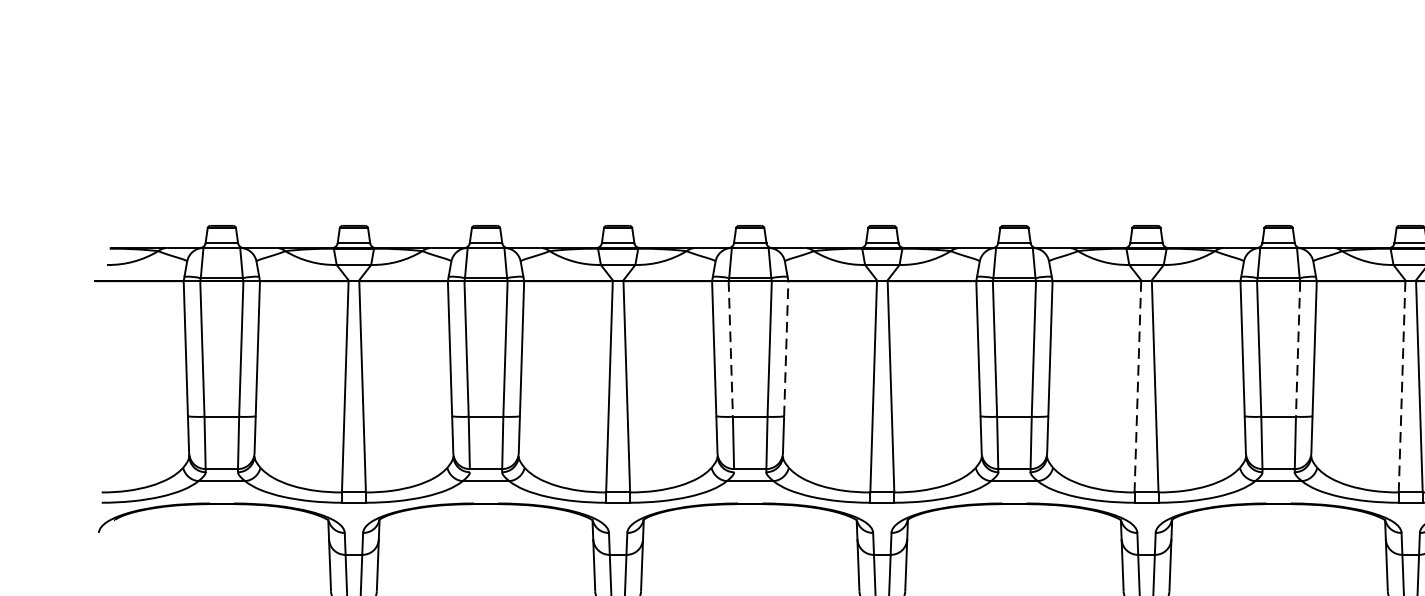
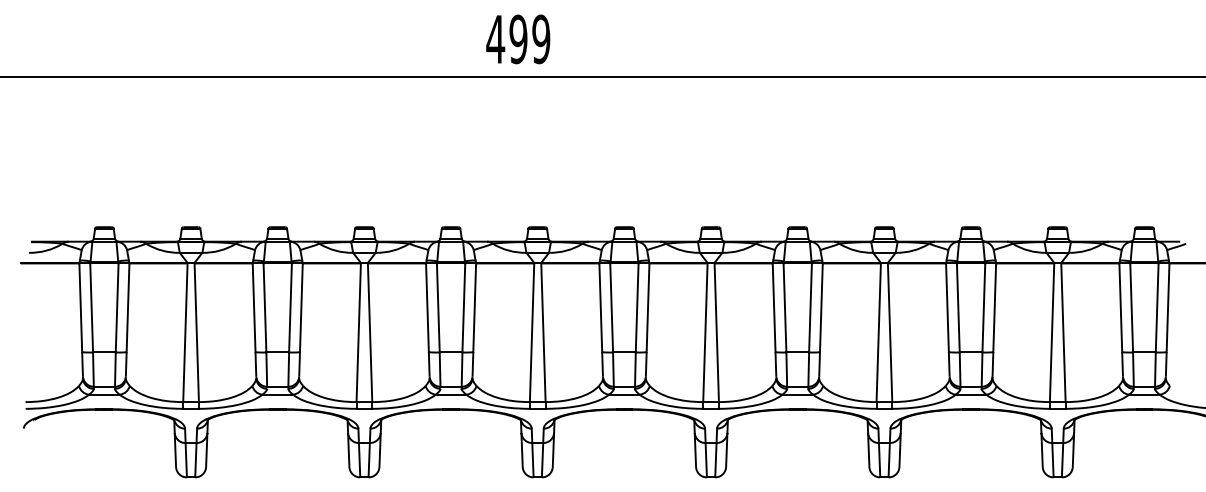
line: (785, 348) -> (474, 307), dashed -> solid
line: (731, 349) -> (438, 308), dashed -> solid
line: (1298, 349) -> (810, 308), dashed -> solid
line: (1138, 387) -> (705, 333), dashed -> solid
line: (1401, 387) -> (878, 333), dashed -> solid

